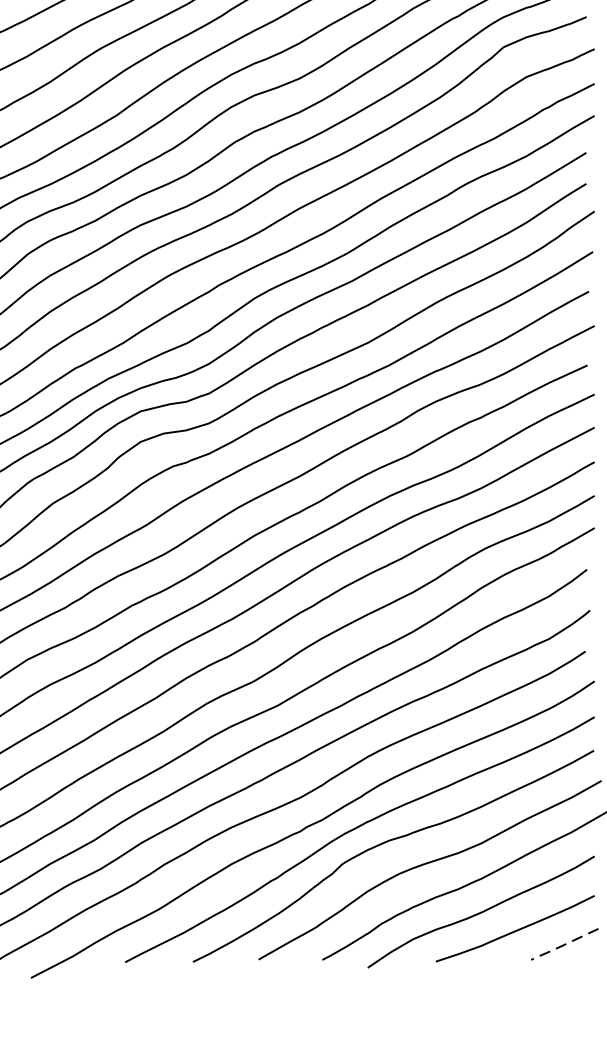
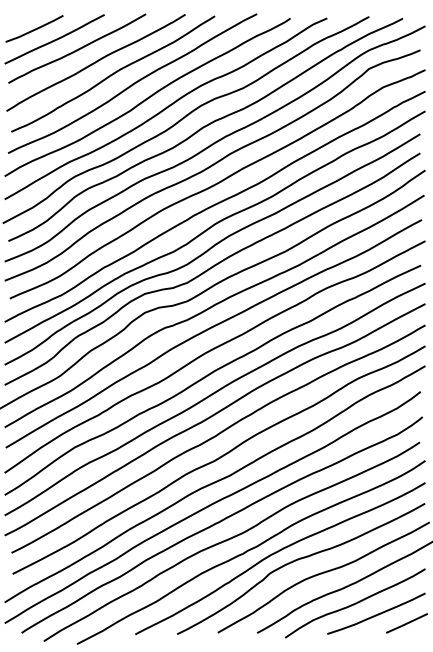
line: (563, 944) -> (406, 623), dashed -> solid

